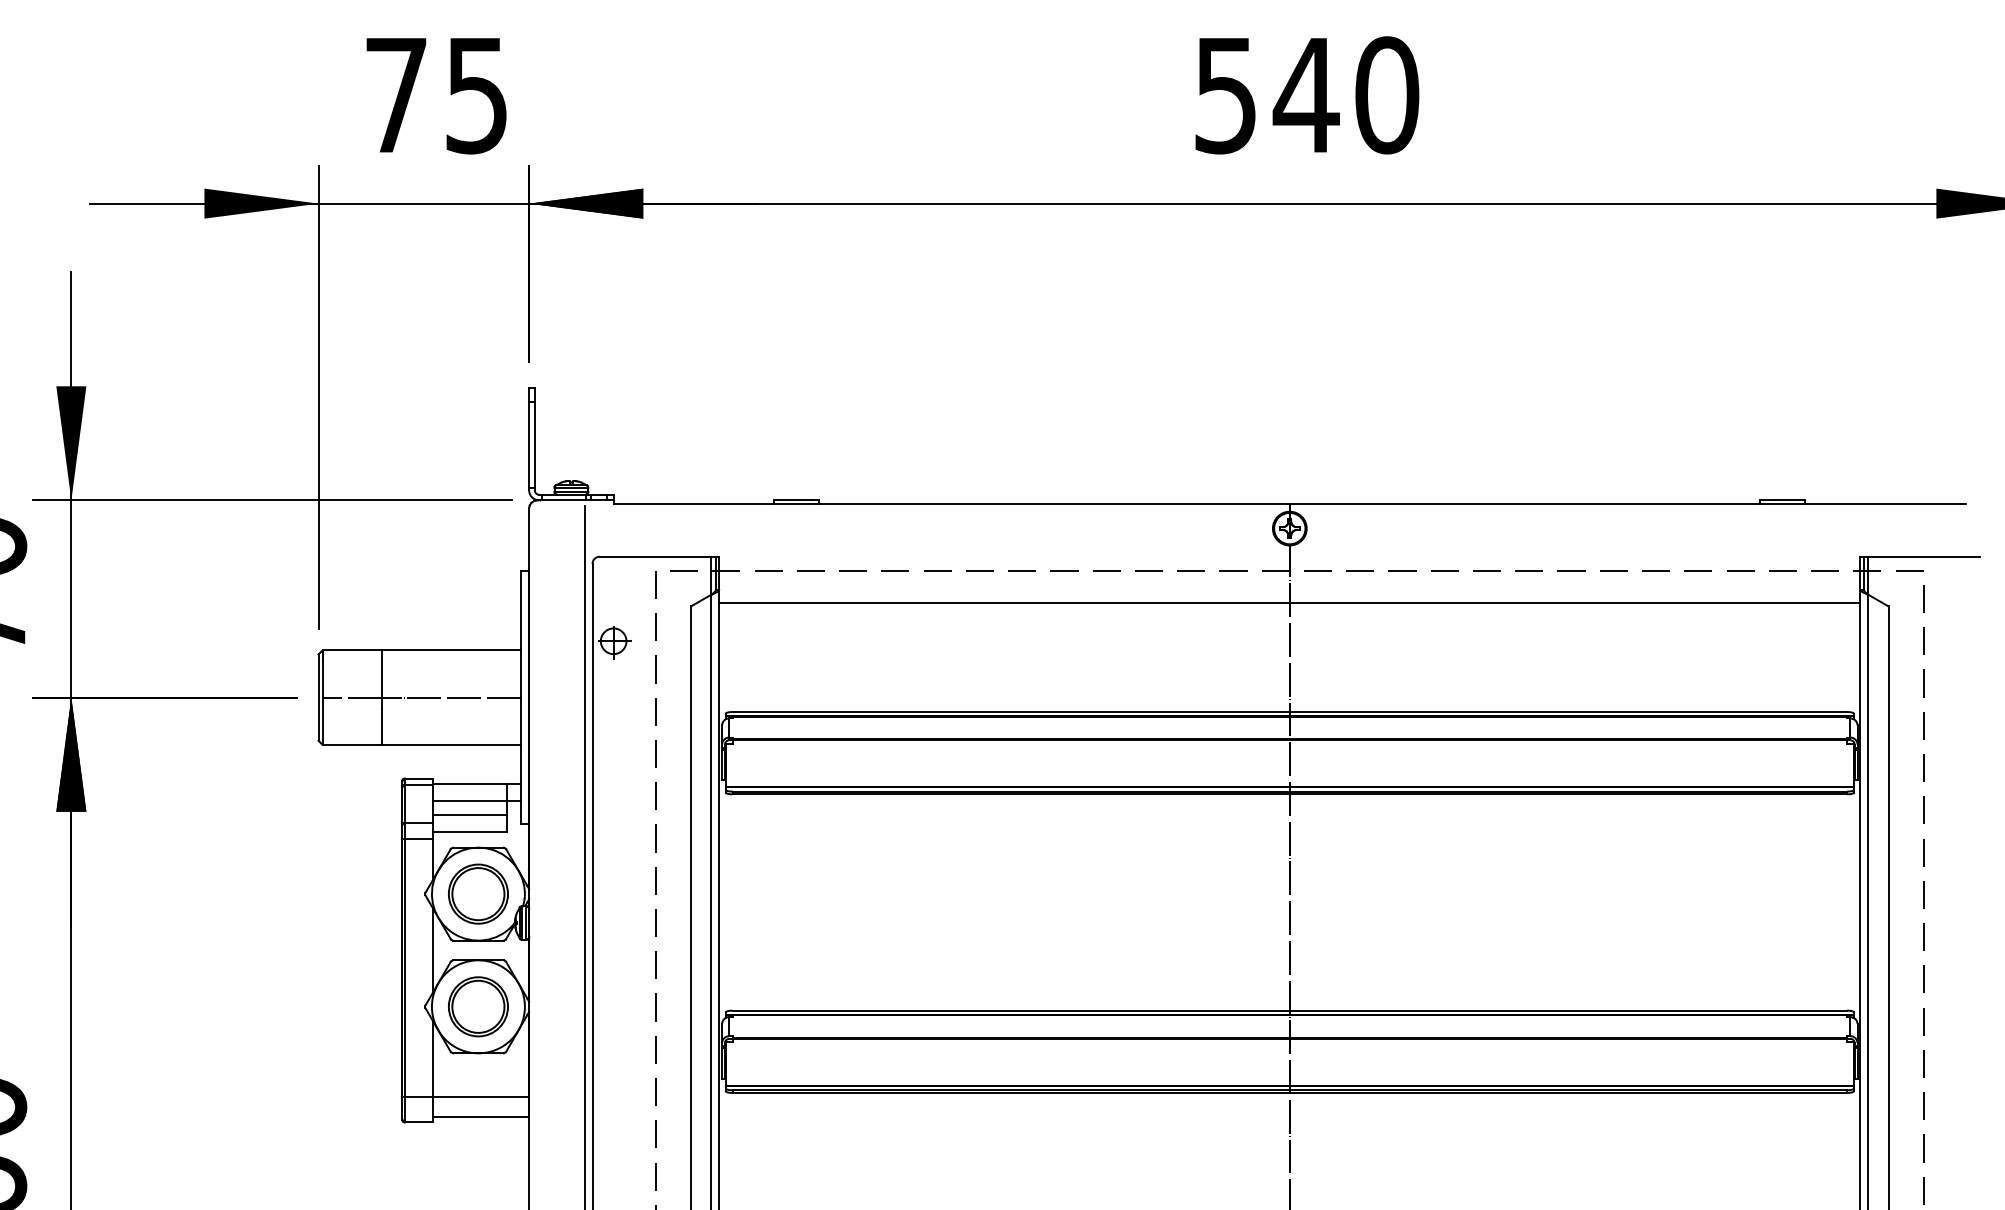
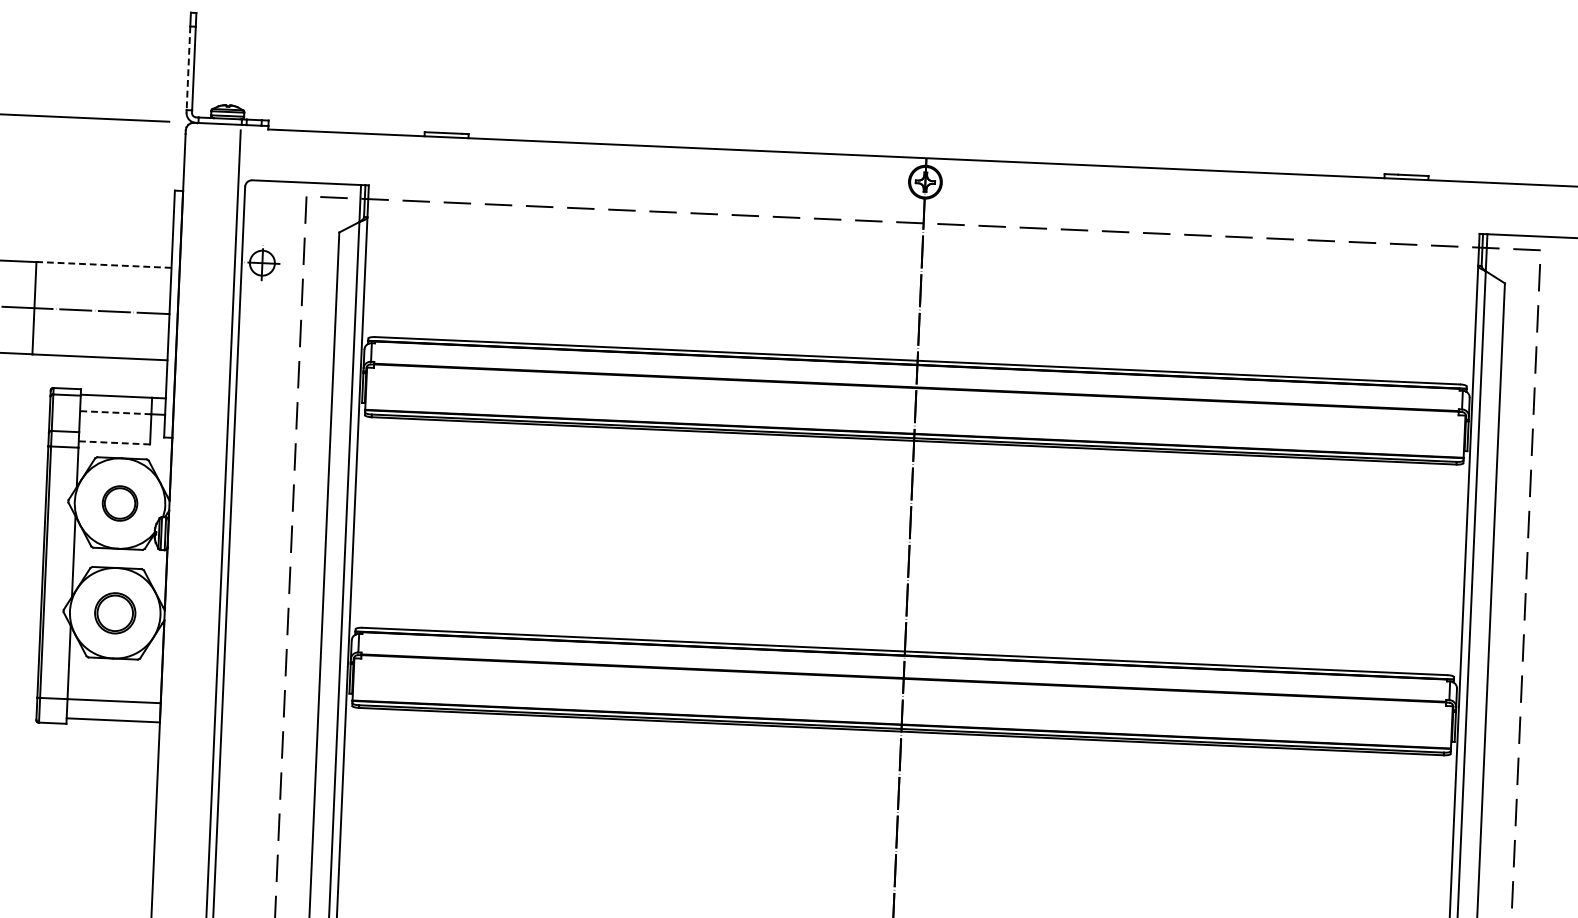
line: (529, 444) -> (188, 68), solid -> dashed
line: (1289, 602) -> (921, 254), removed
line: (450, 650) -> (103, 265), solid -> dashed
line: (469, 801) -> (115, 413), solid -> dashed
line: (469, 815) -> (114, 426), removed
line: (469, 832) -> (113, 443), solid -> dashed
part: (478, 893) -> (120, 502), size x0.6
part: (478, 1006) -> (115, 612), size x0.7

